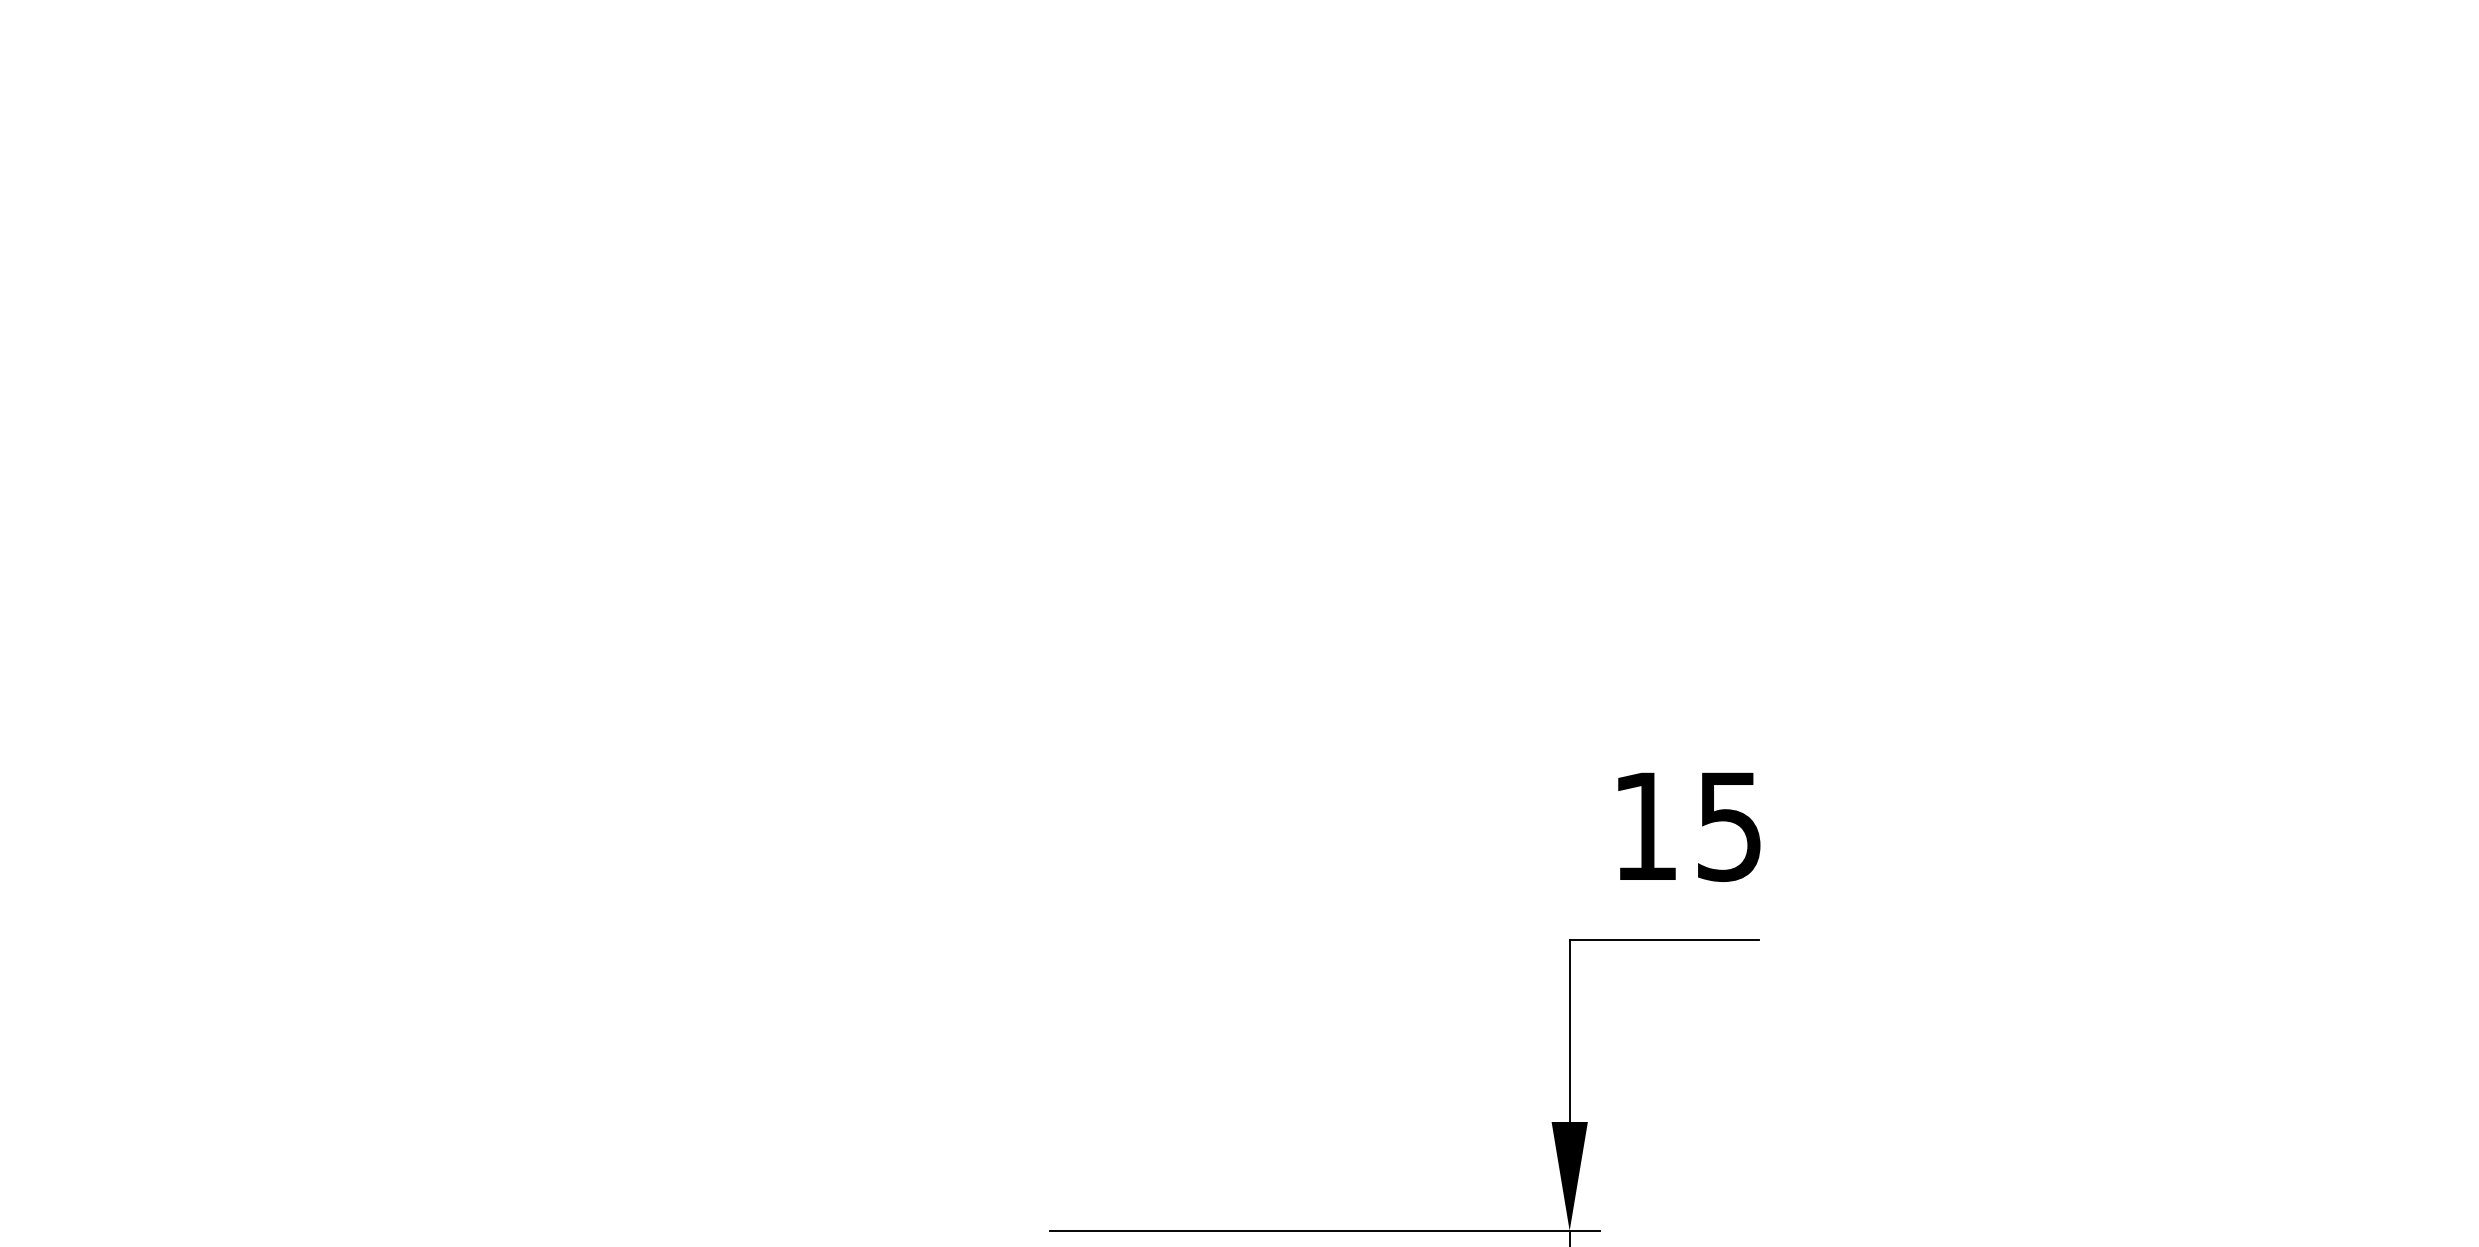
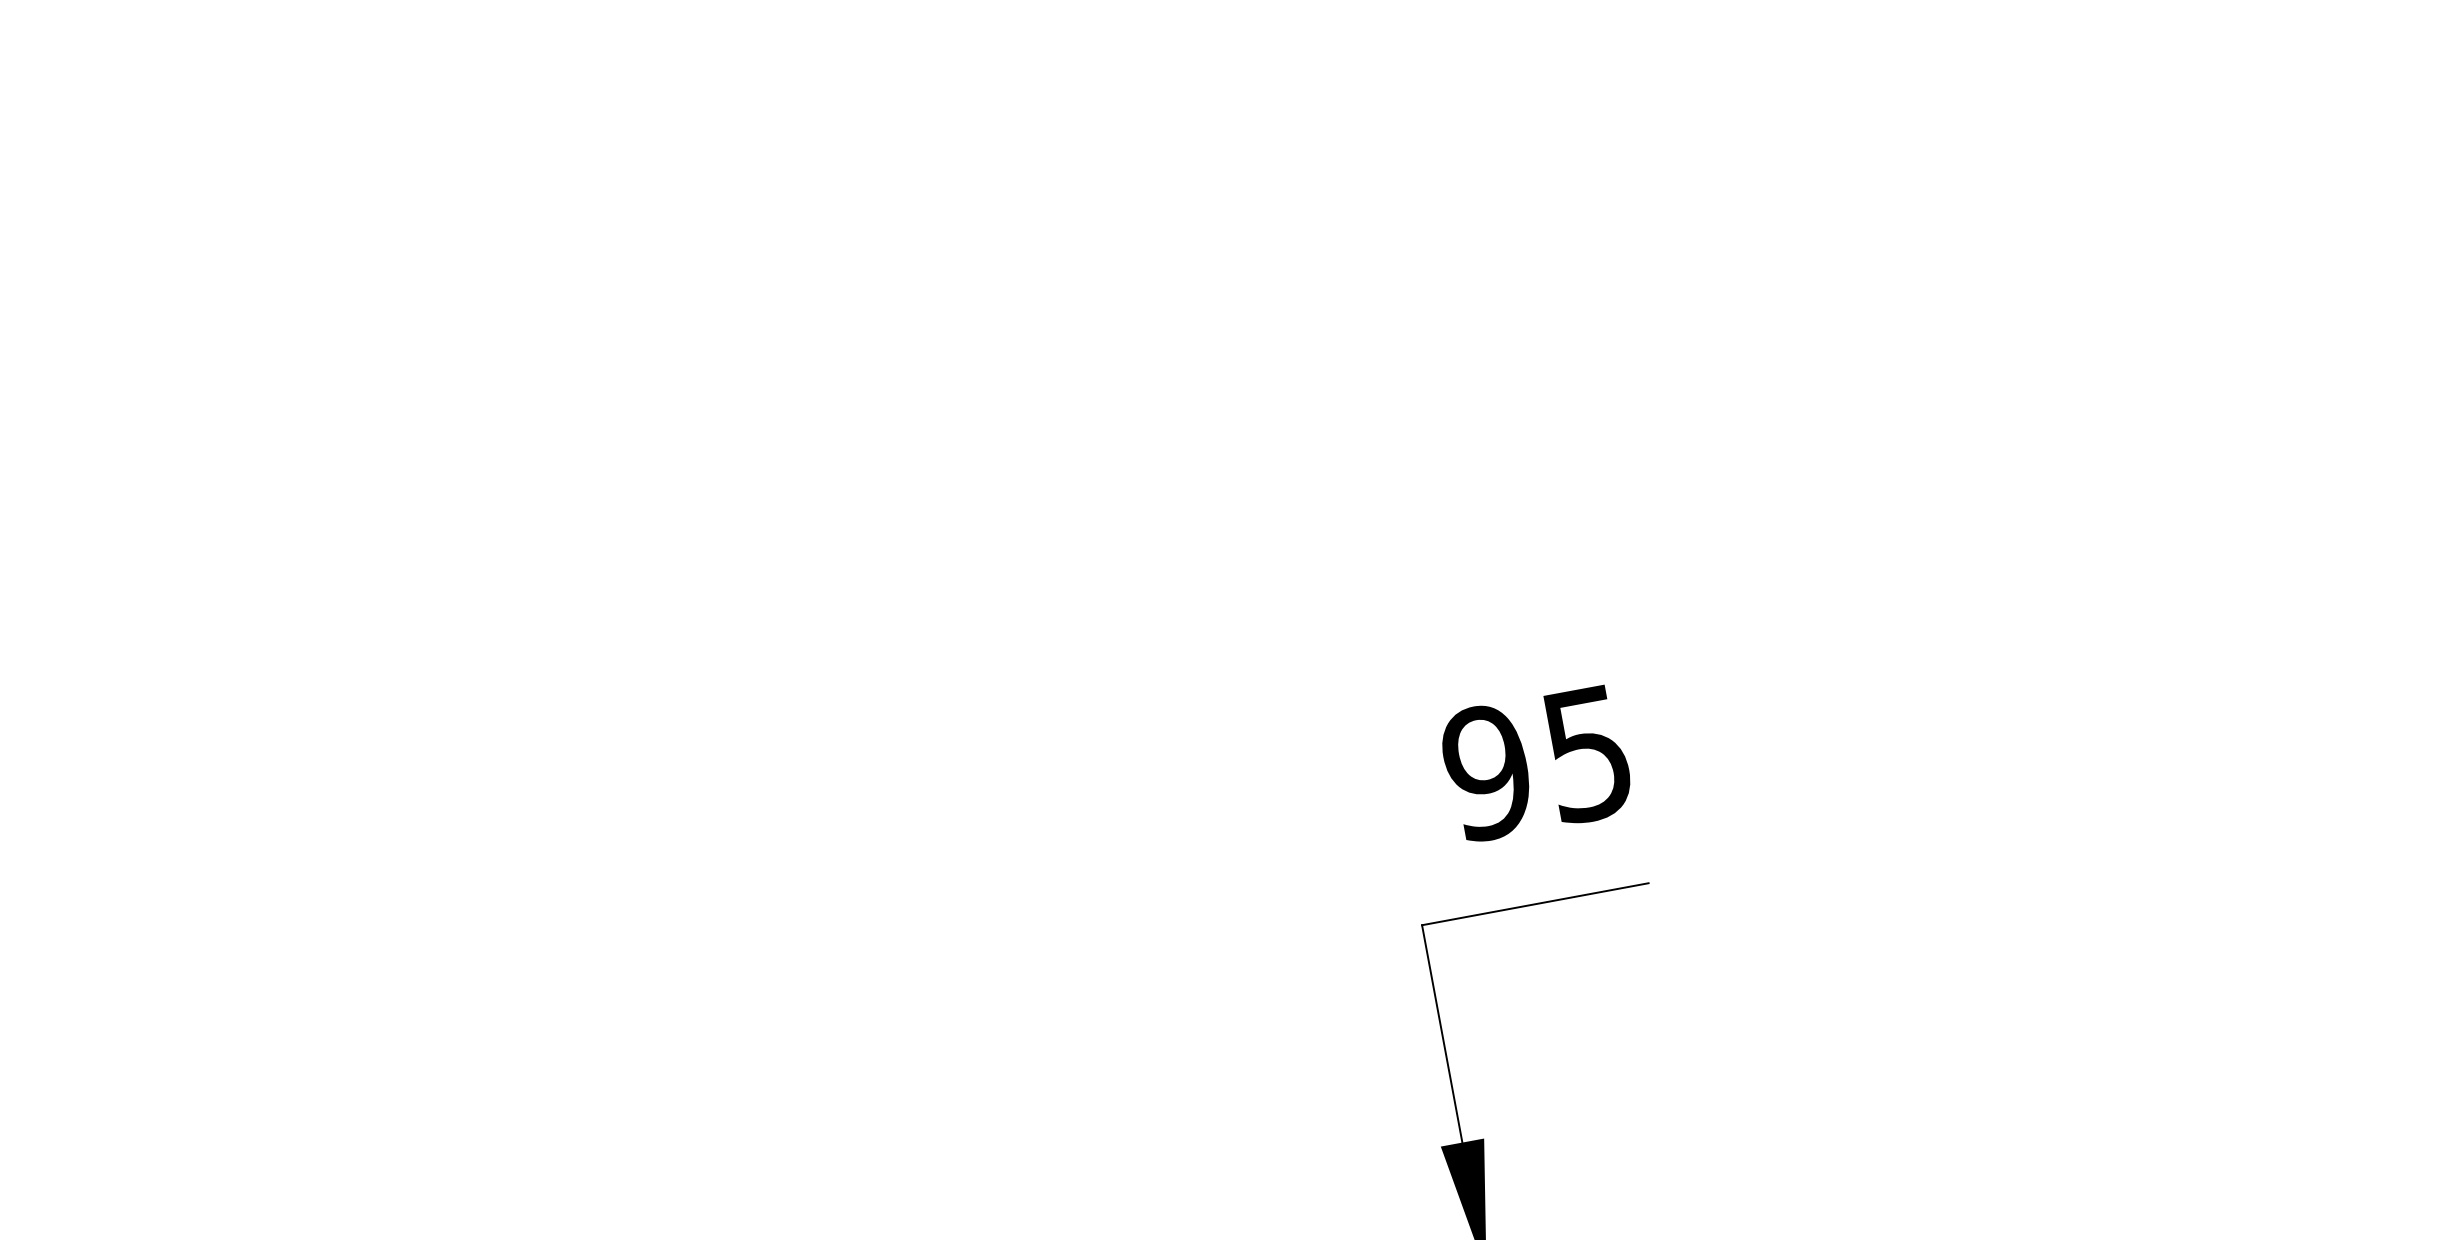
text: (1645, 826) -> (1487, 772), 15 -> 95

